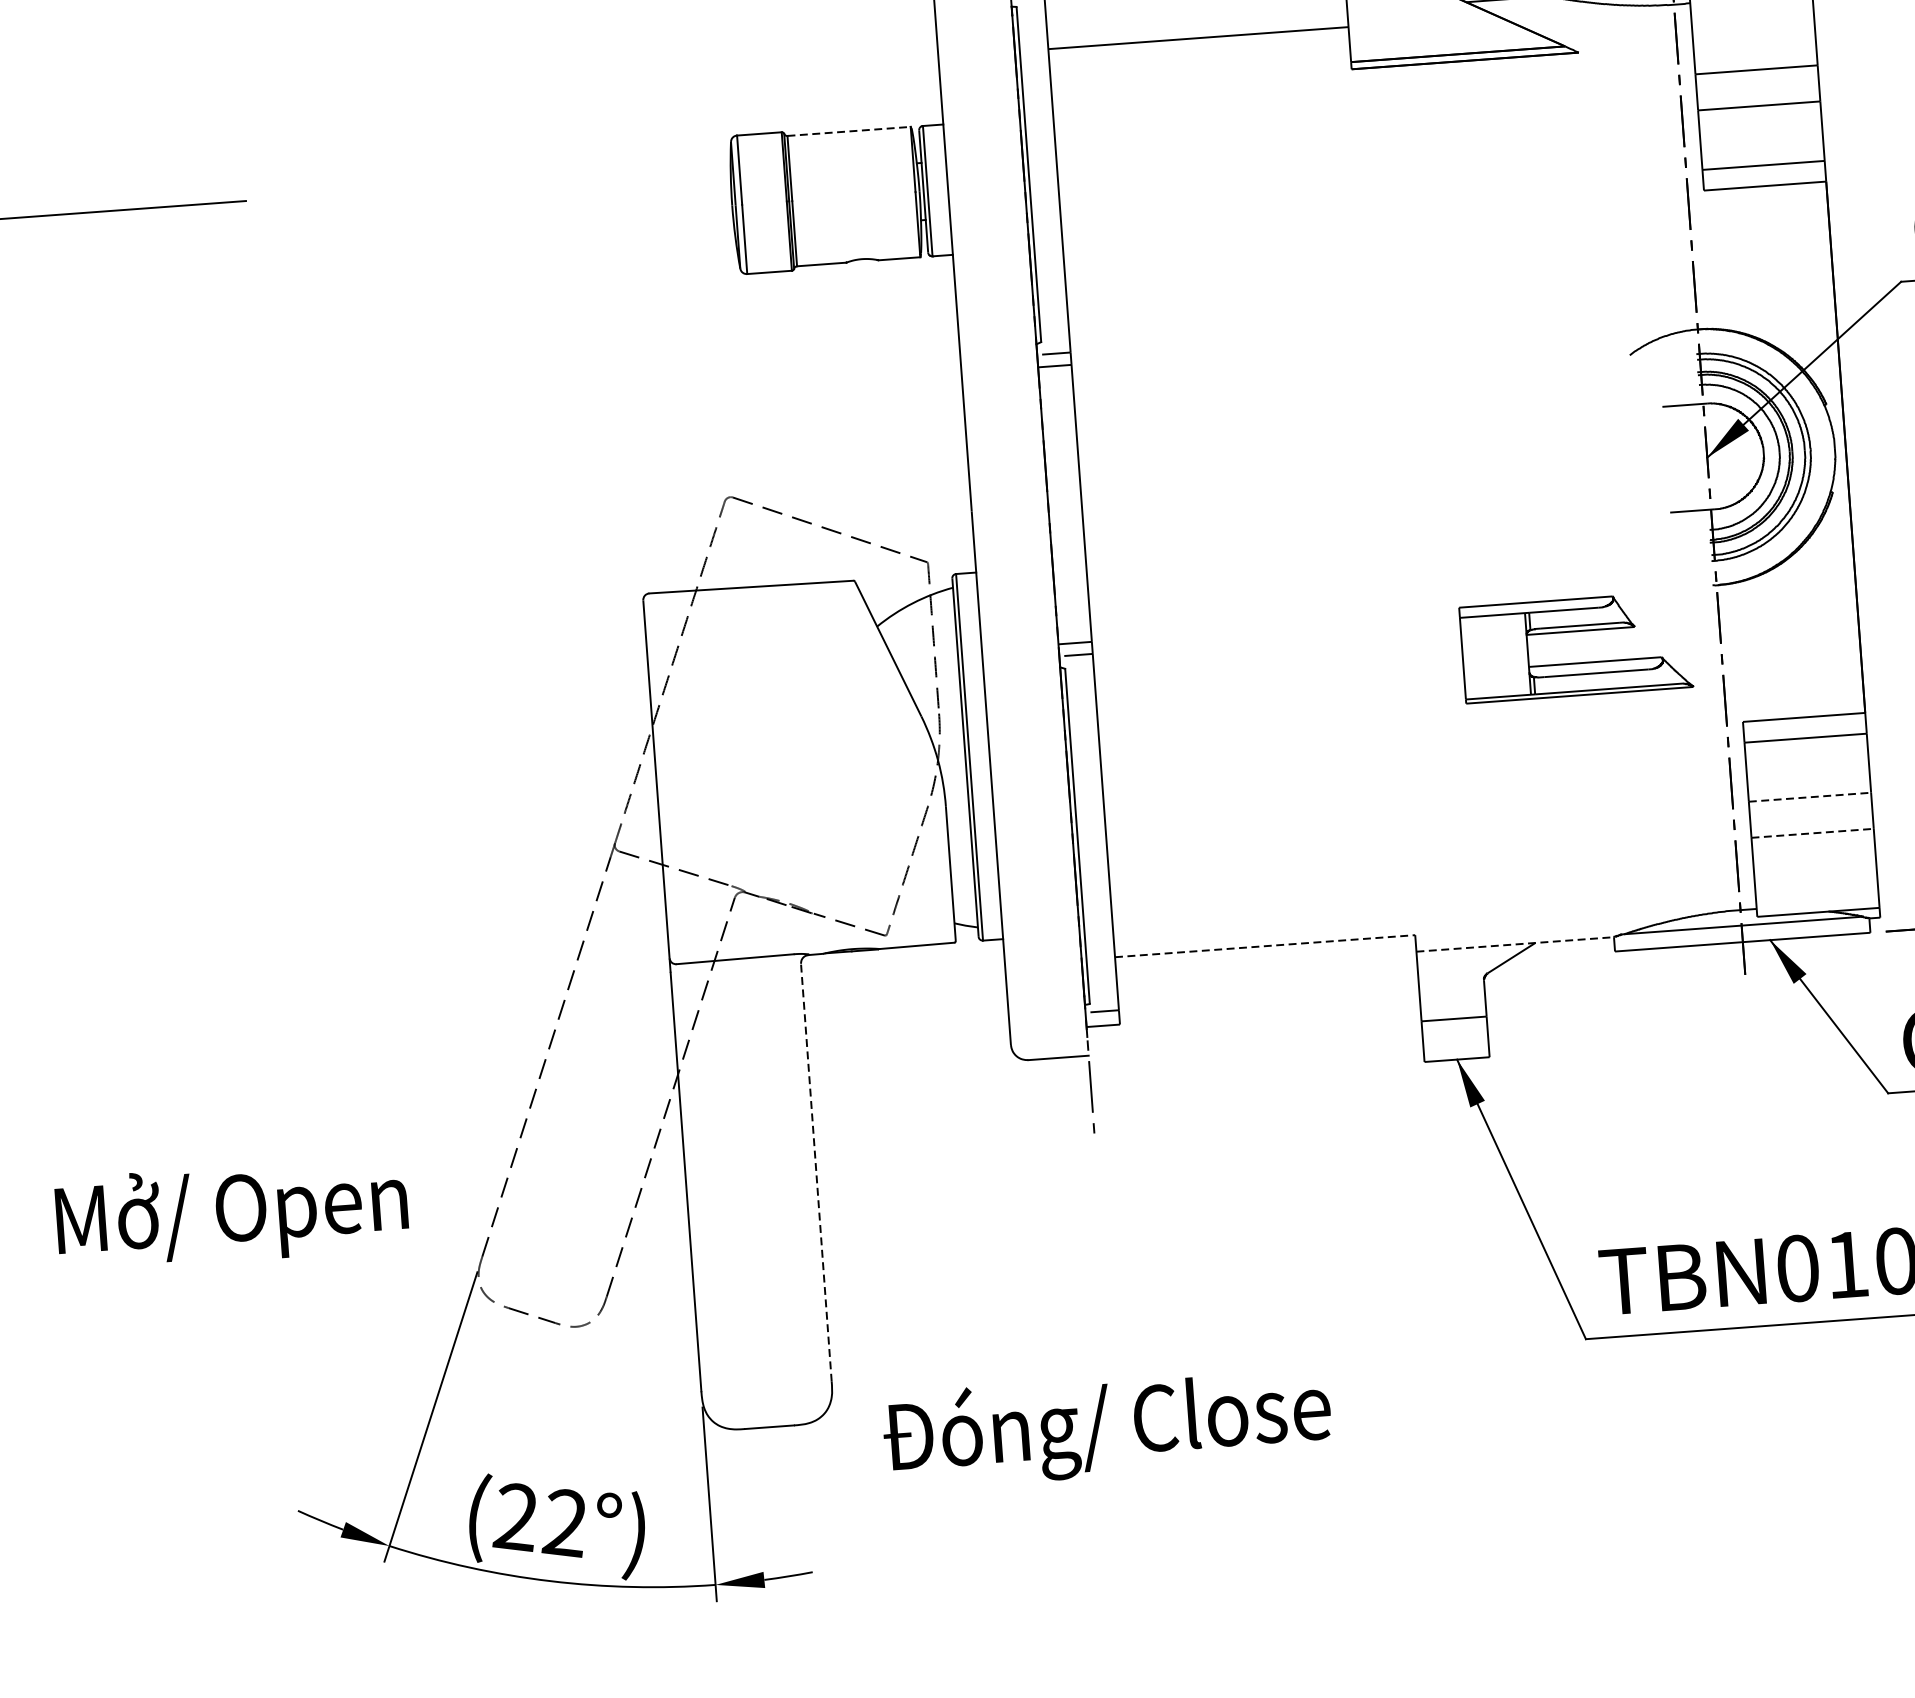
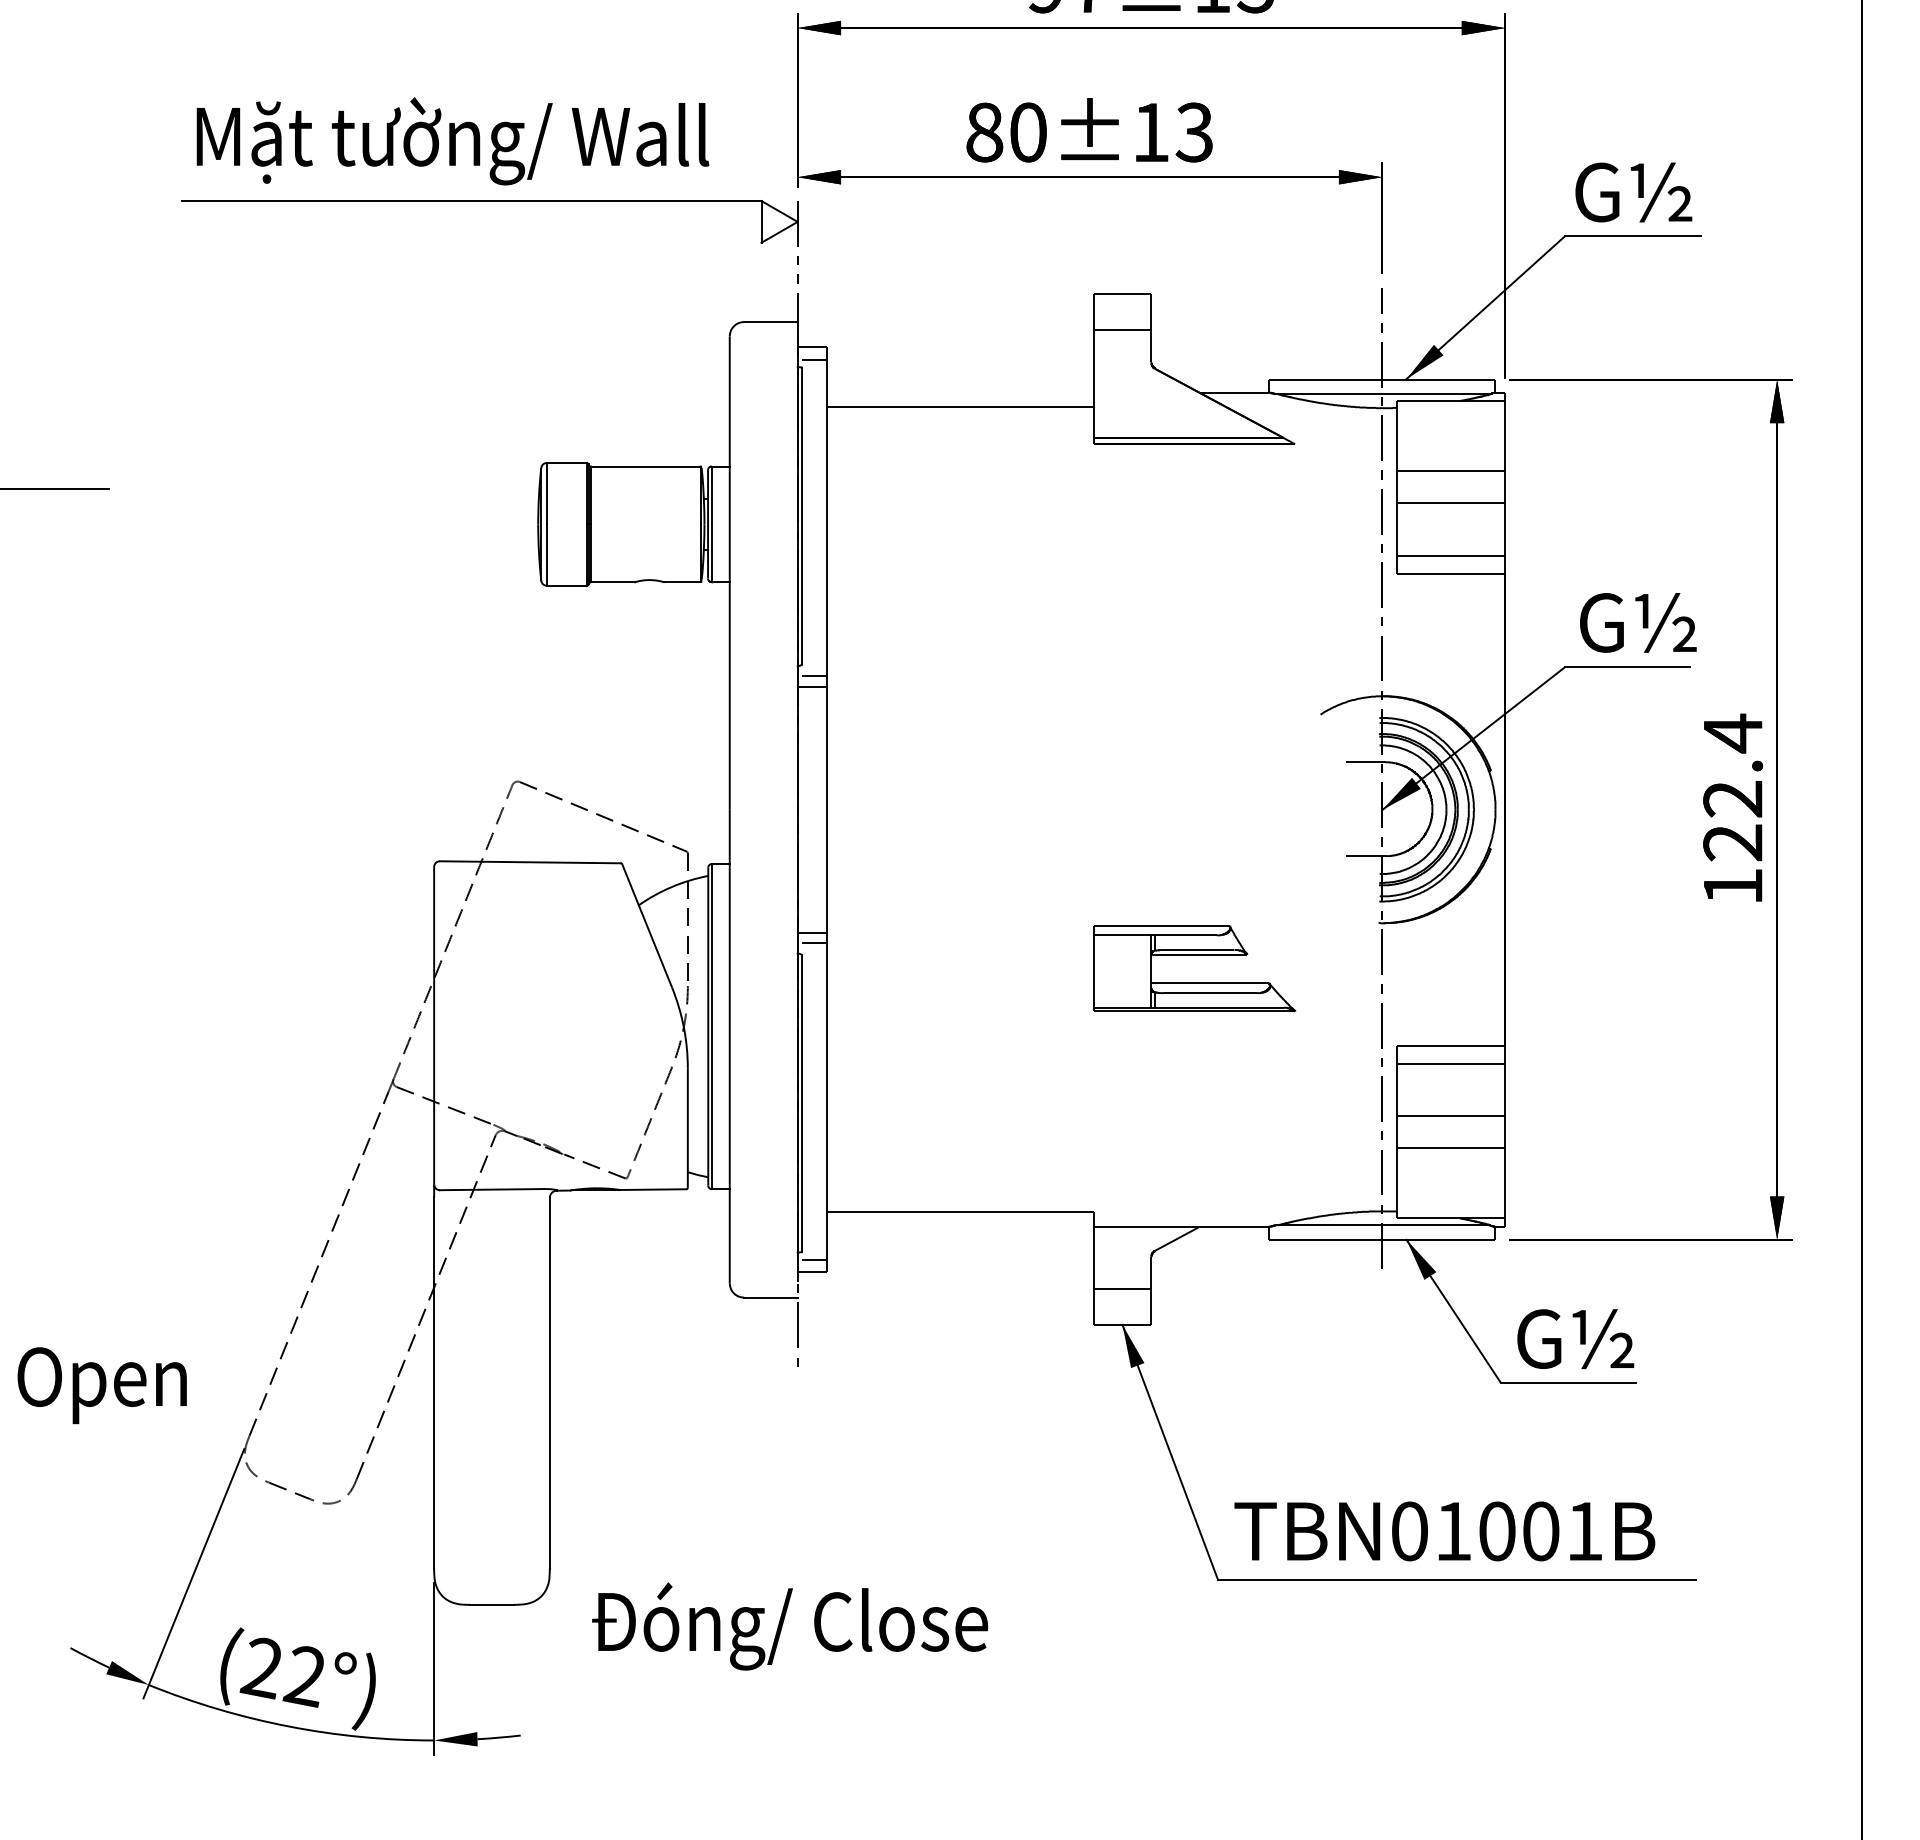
line: (849, 131) -> (646, 466), dashed -> solid
part: (1575, 632) -> (1194, 955), moved
line: (1810, 797) -> (1451, 1116), dashed -> solid
line: (1813, 833) -> (1451, 1148), dashed -> solid
line: (1515, 944) -> (1181, 1227), dashed -> solid
line: (1265, 946) -> (960, 1212), dashed -> solid
line: (815, 1171) -> (549, 1382), dashed -> solid

